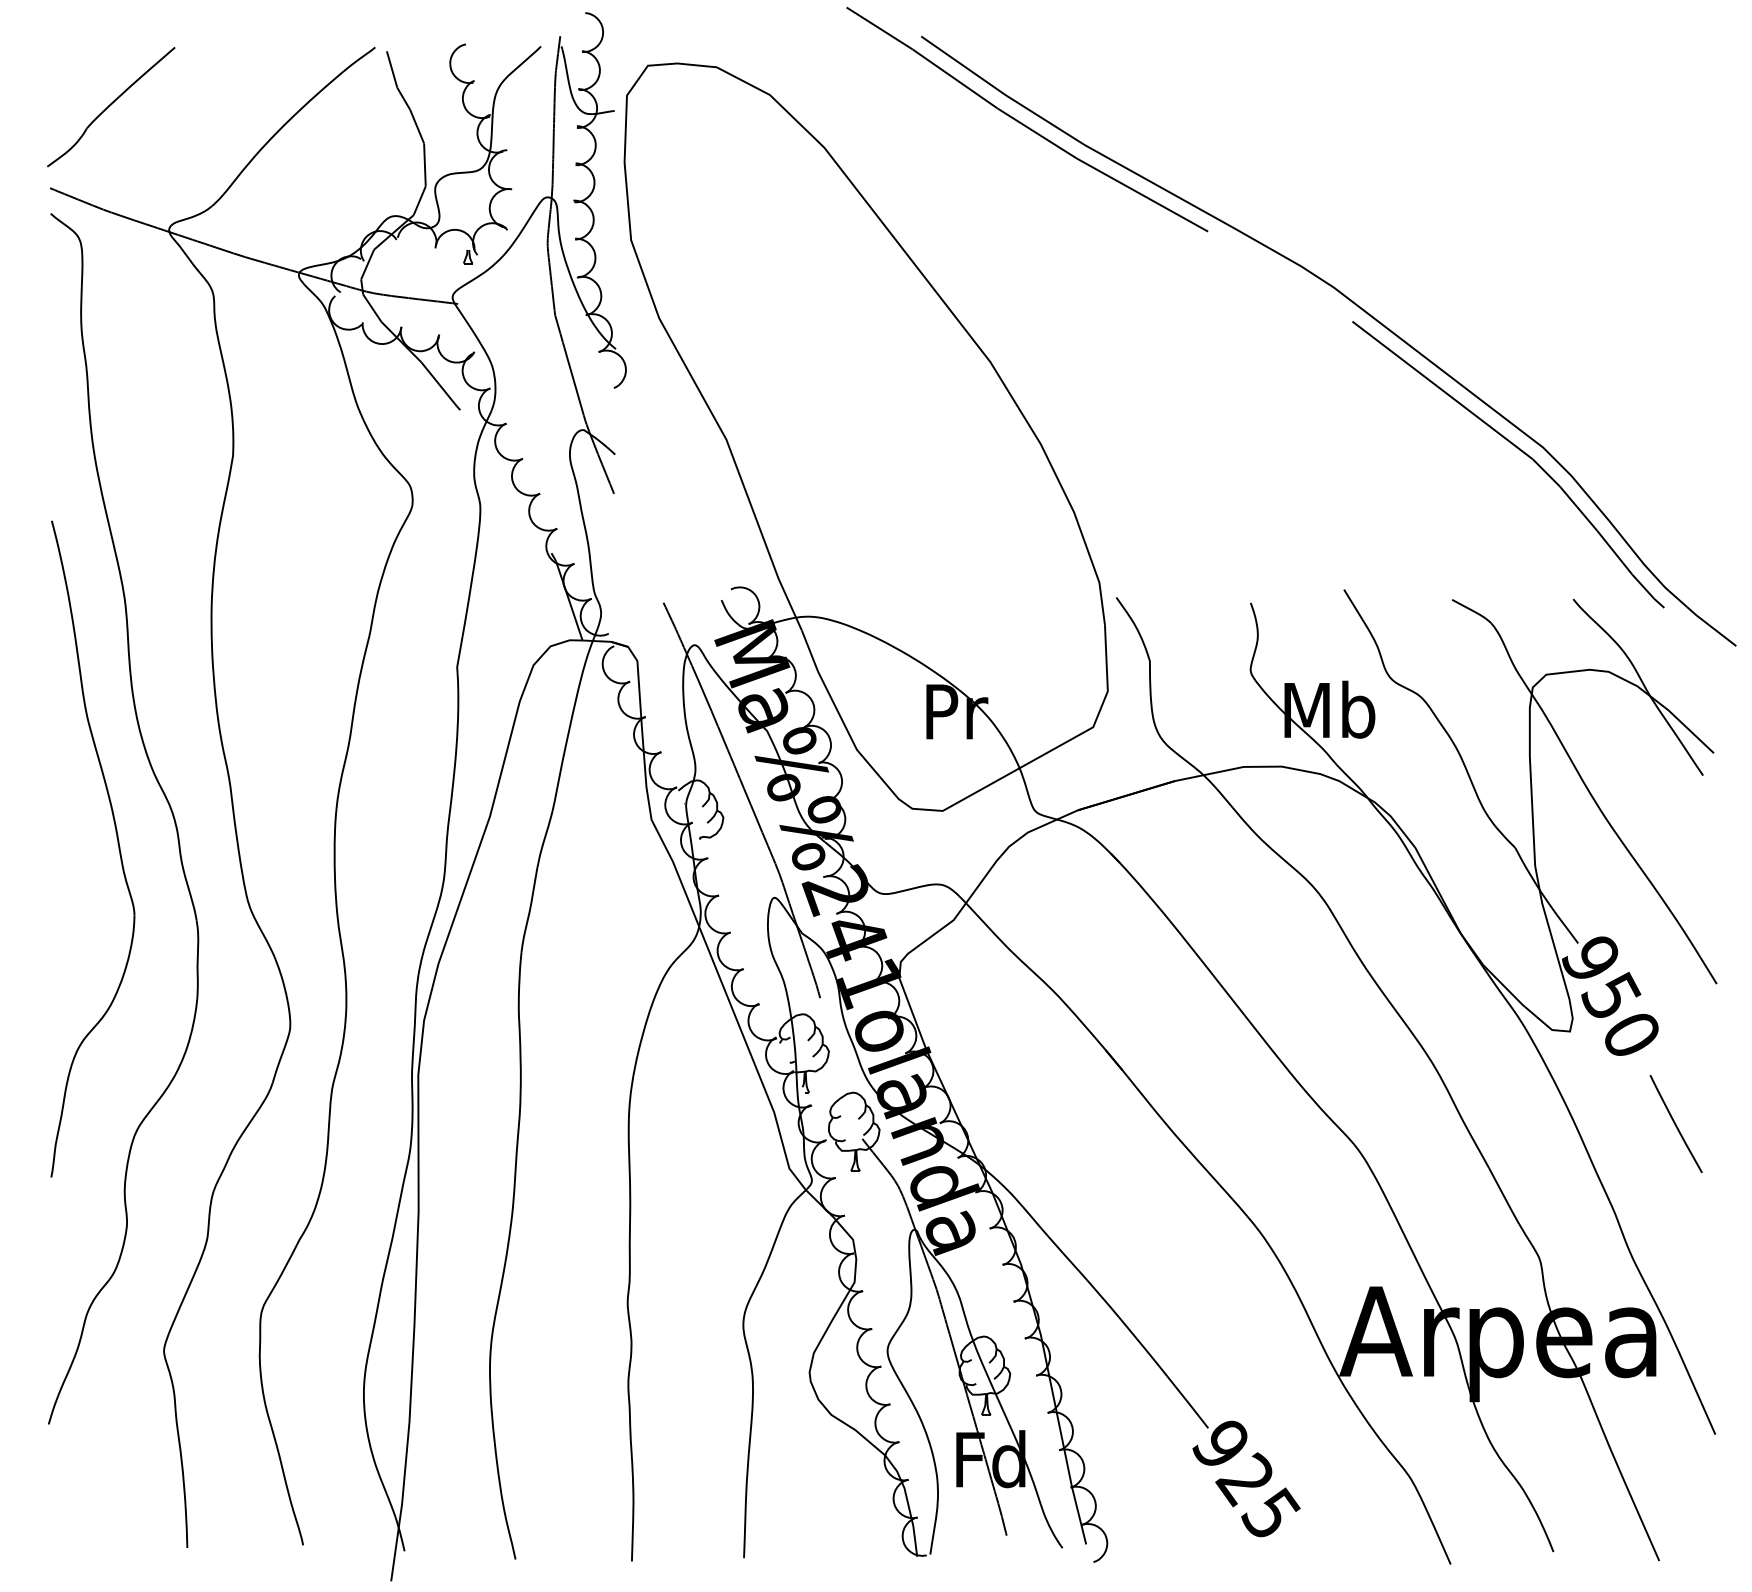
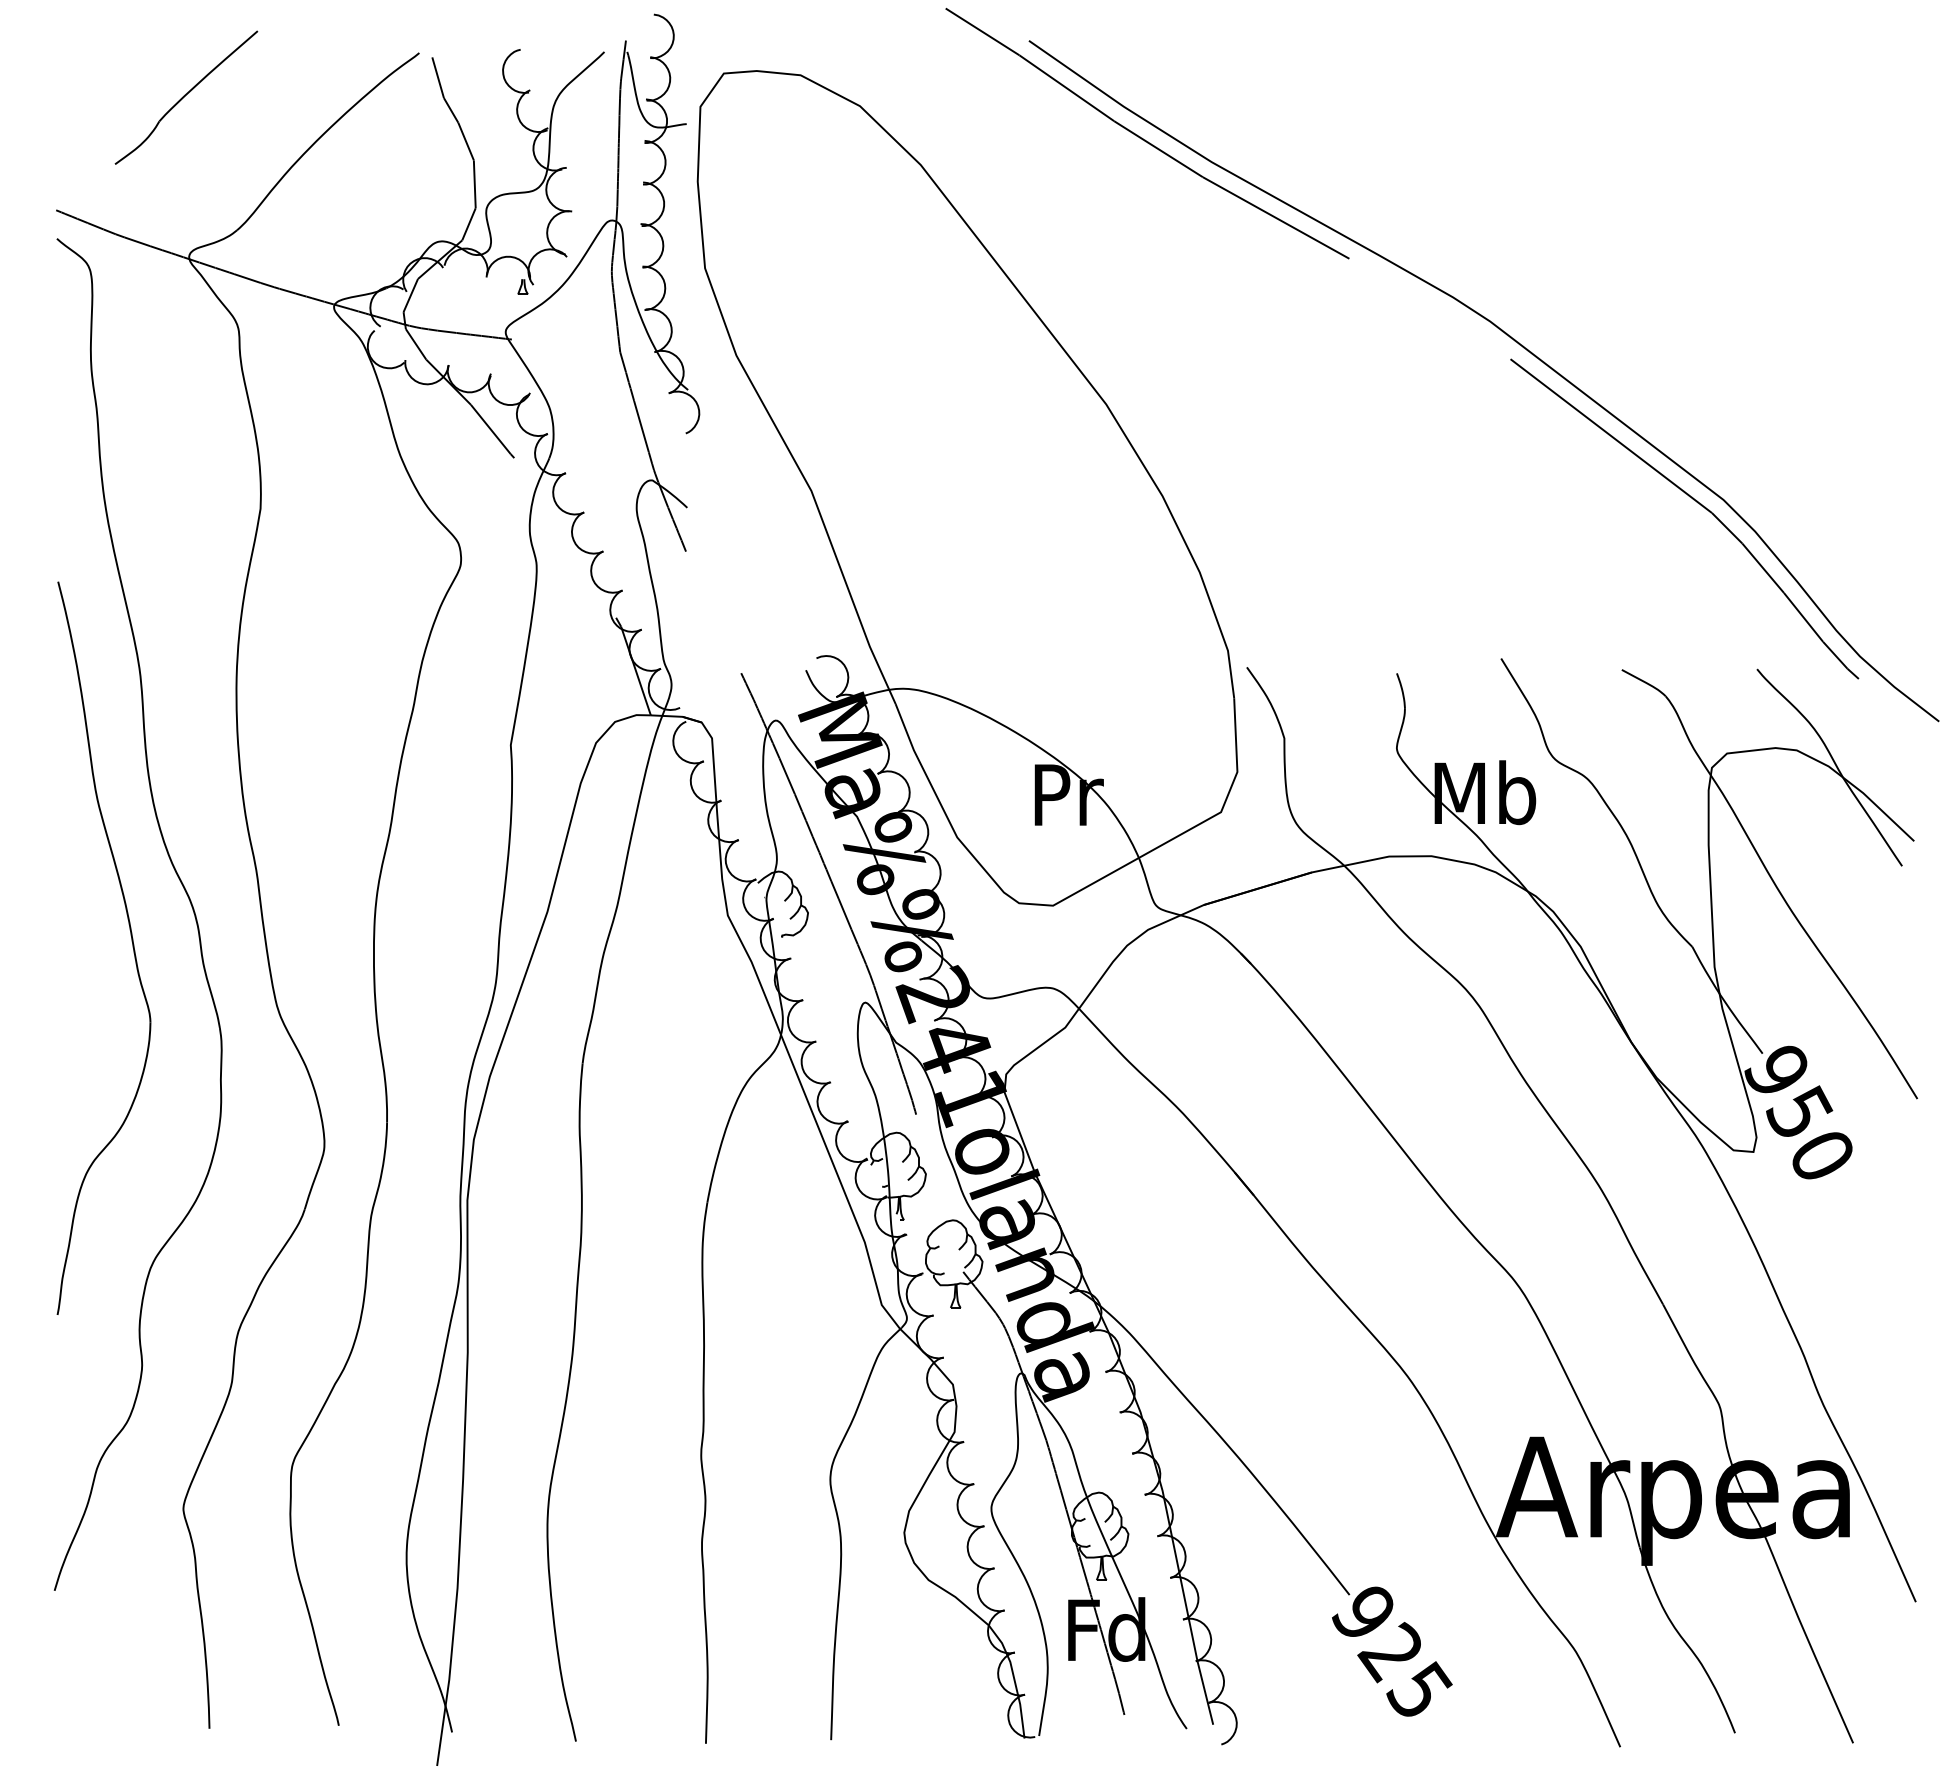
part: (111, 106) -> (186, 97), moved
line: (1675, 1124) -> (1871, 1255), removed

